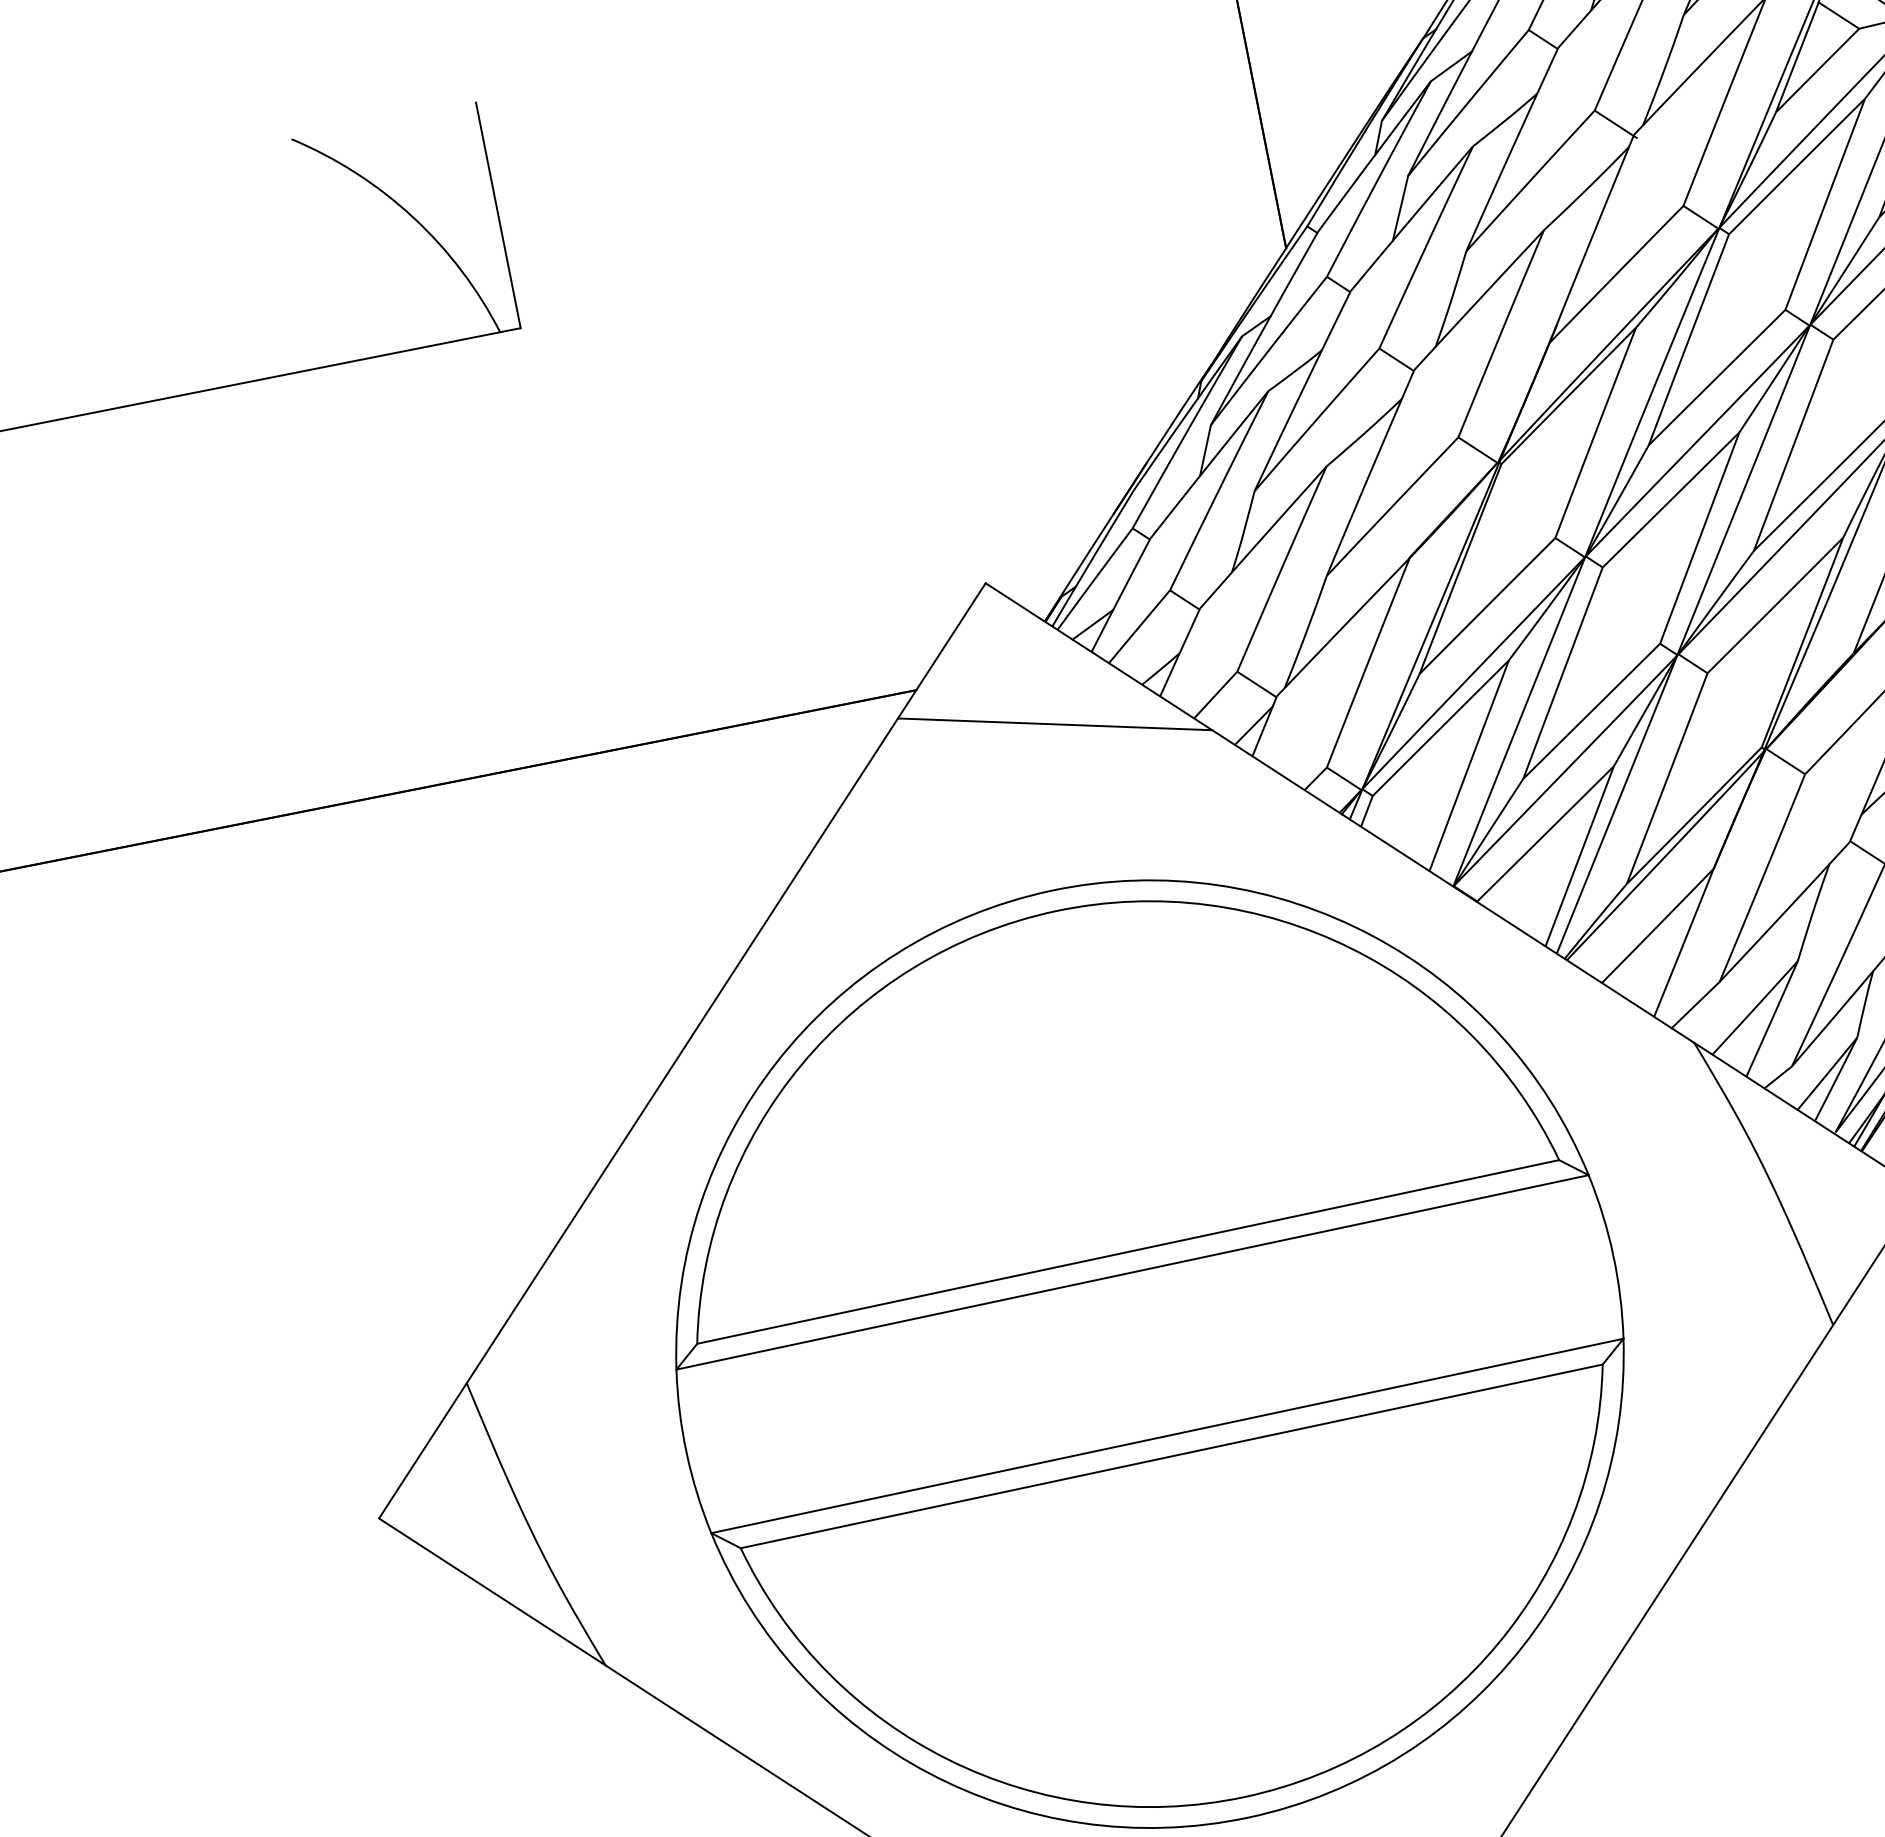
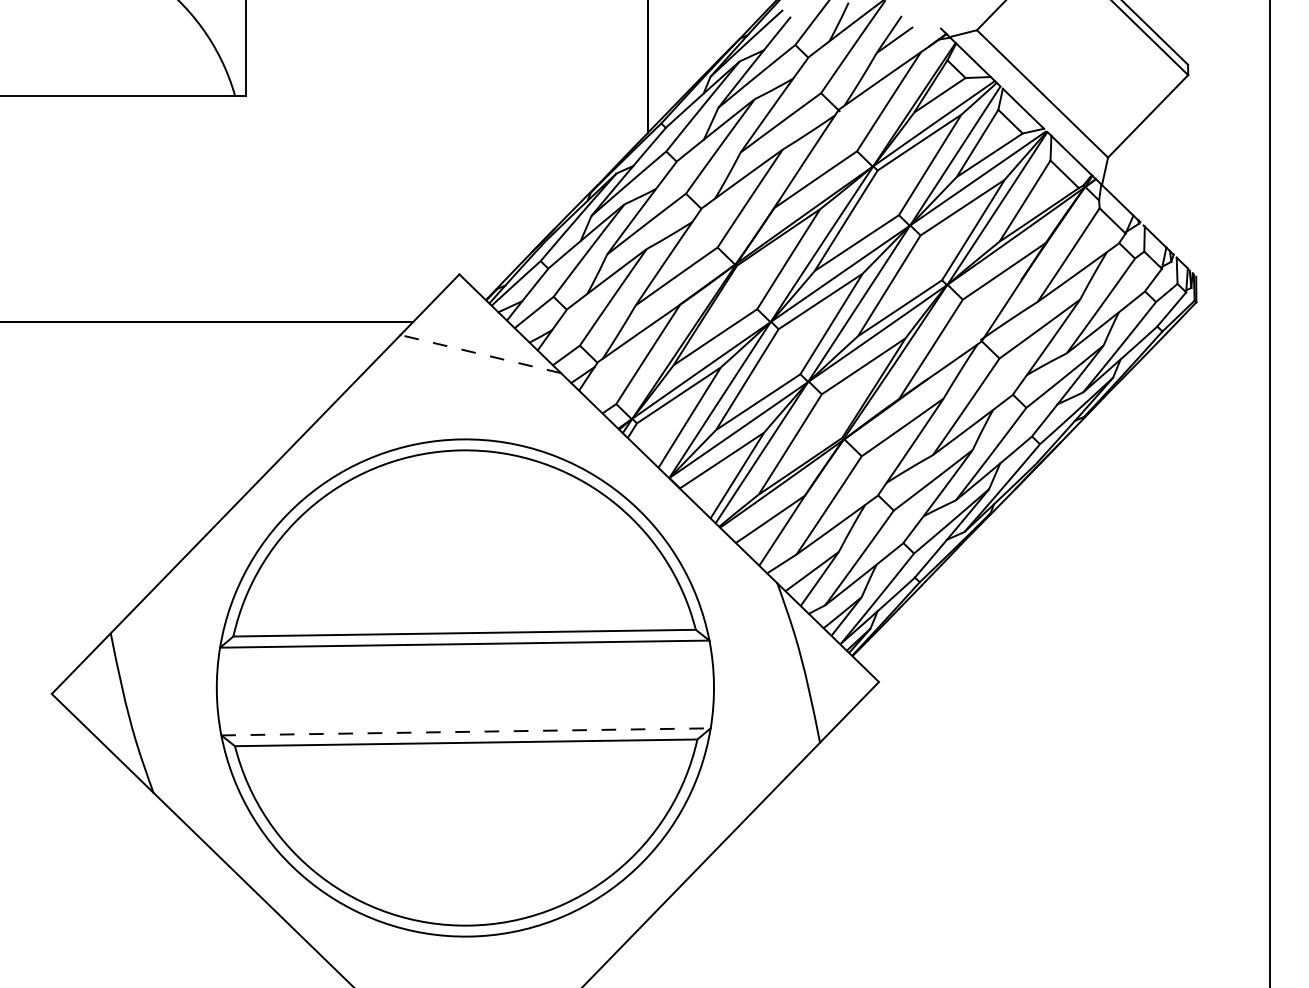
line: (1054, 725) -> (480, 354), solid -> dashed
line: (1168, 1435) -> (466, 731), solid -> dashed

